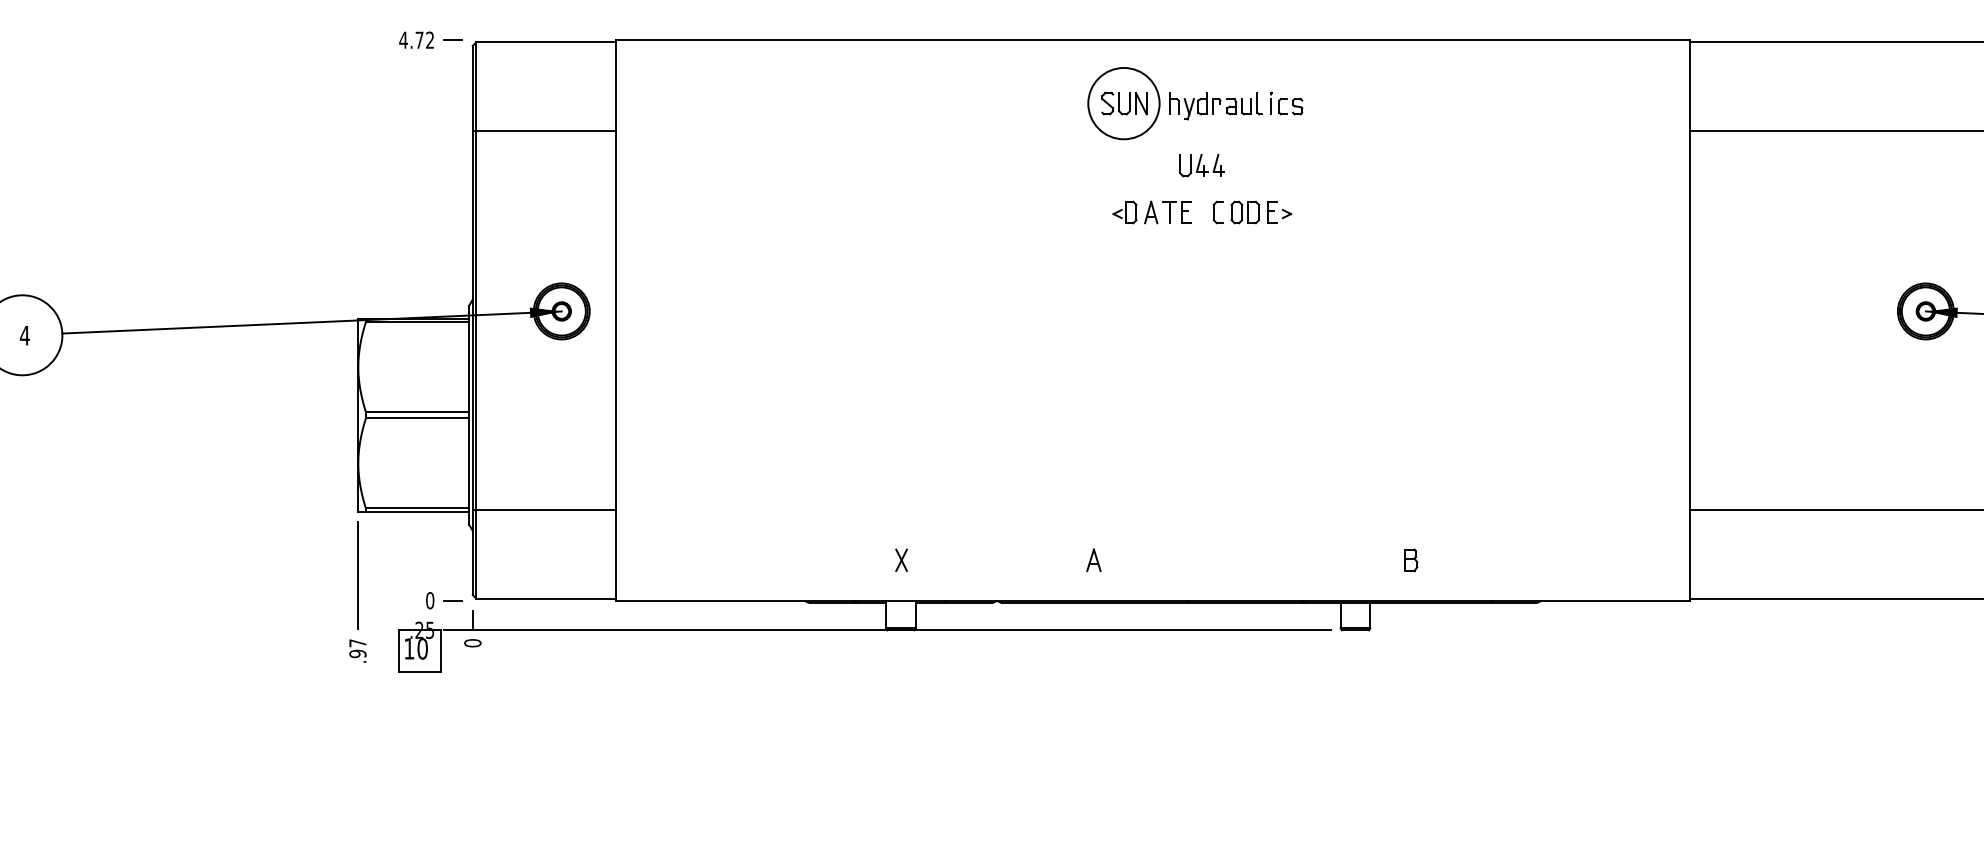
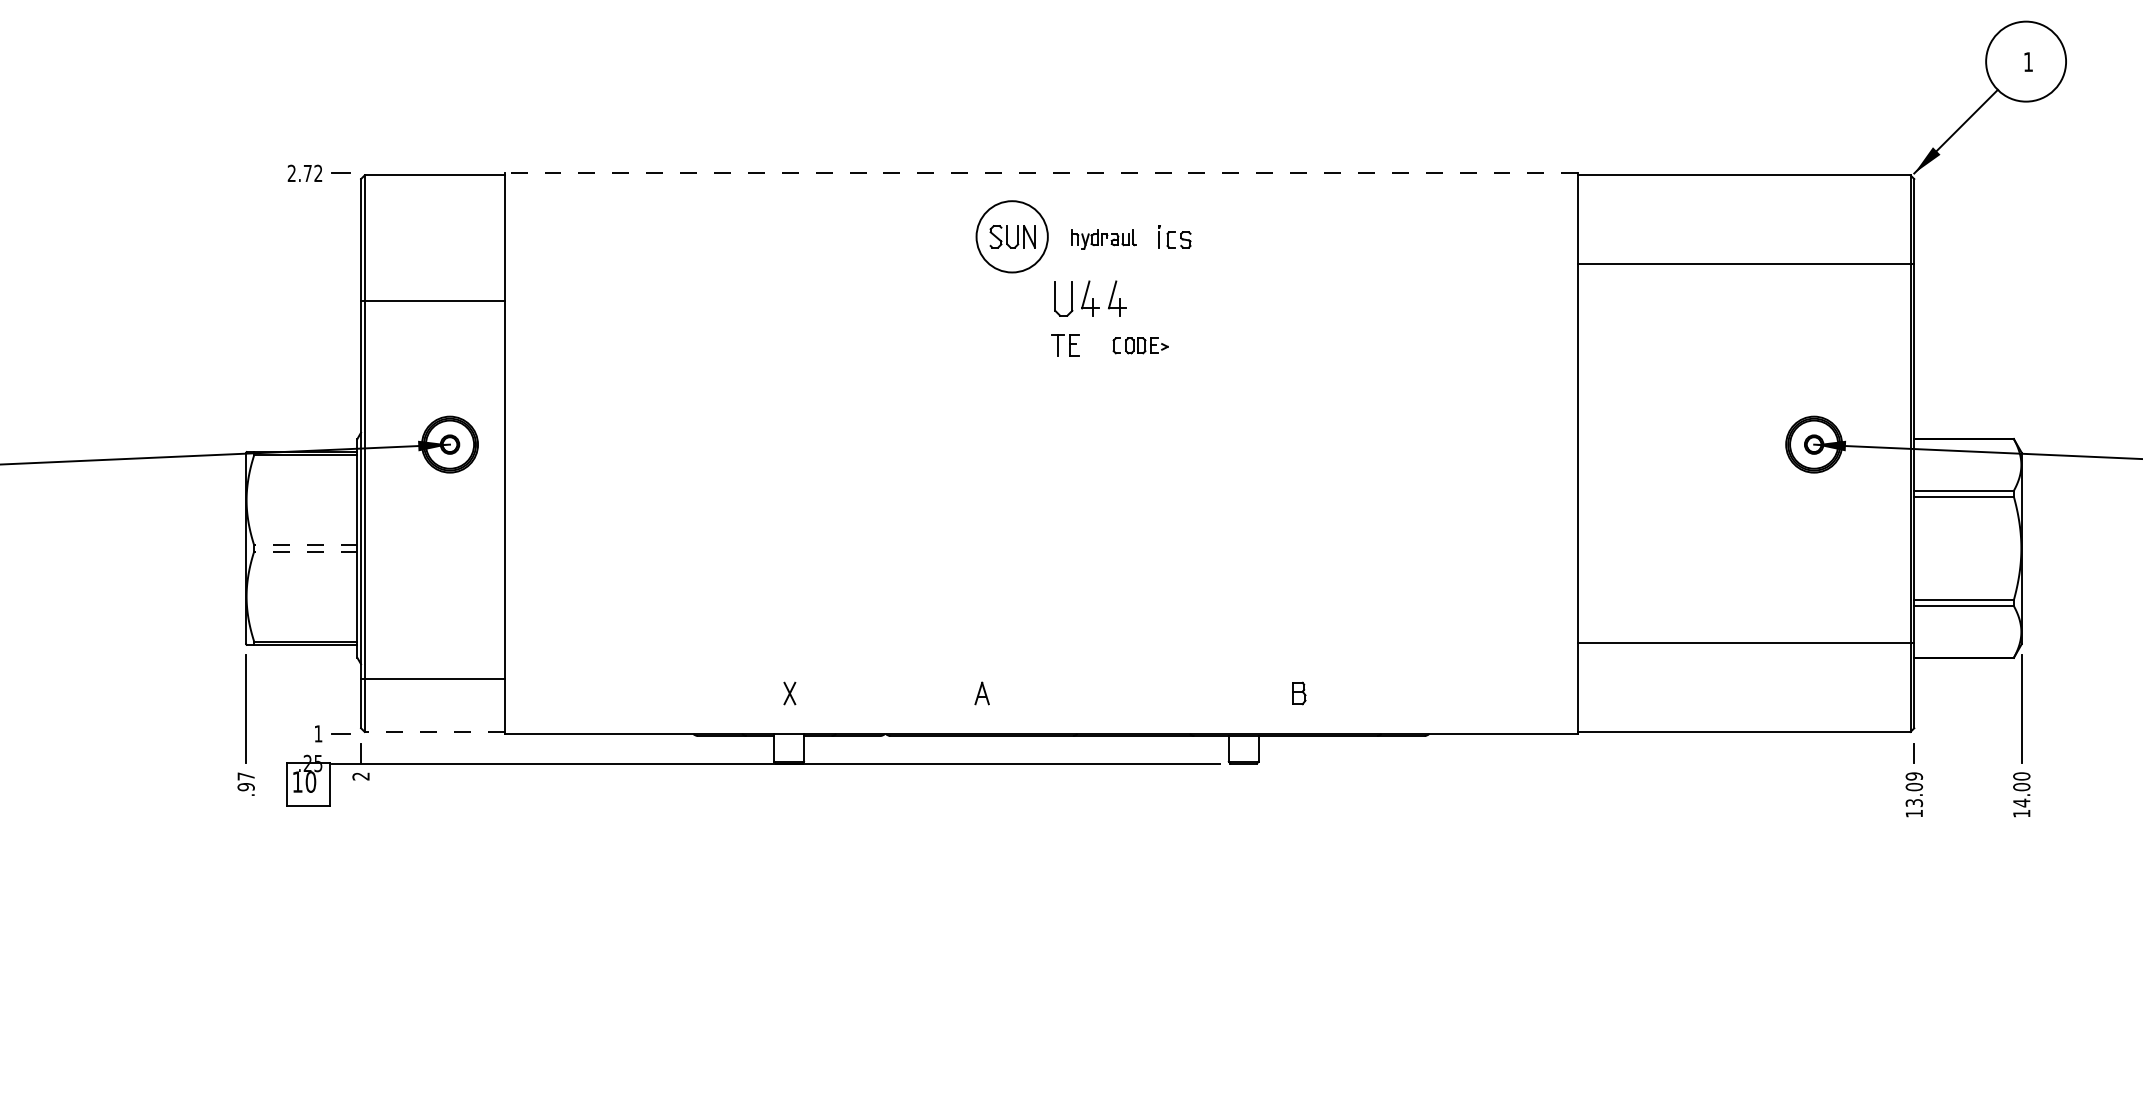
text: (403, 39) -> (291, 172), 4.72 -> 2.72
line: (1152, 40) -> (1040, 173), solid -> dashed
part: (1215, 106) -> (1103, 239), size x0.7
line: (544, 131) -> (432, 301), moved
part: (1202, 165) -> (1090, 298), size x1.6
part: (1135, 212) -> (1023, 345), removed
part: (1252, 212) -> (1140, 345), size x0.7
line: (417, 412) -> (305, 545), solid -> dashed
line: (417, 418) -> (305, 551), solid -> dashed
line: (544, 509) -> (432, 678), moved
line: (546, 598) -> (434, 731), solid -> dashed
text: (430, 600) -> (318, 733), 0 -> 1
text: (472, 643) -> (360, 776), 0 -> 2

